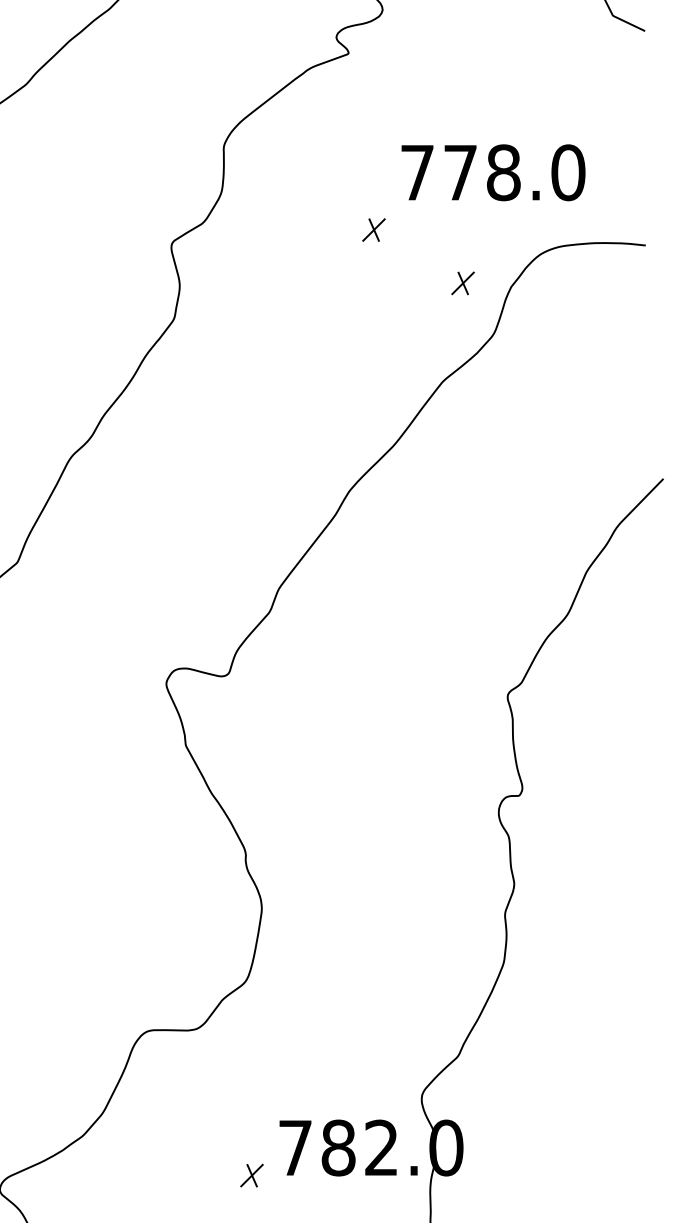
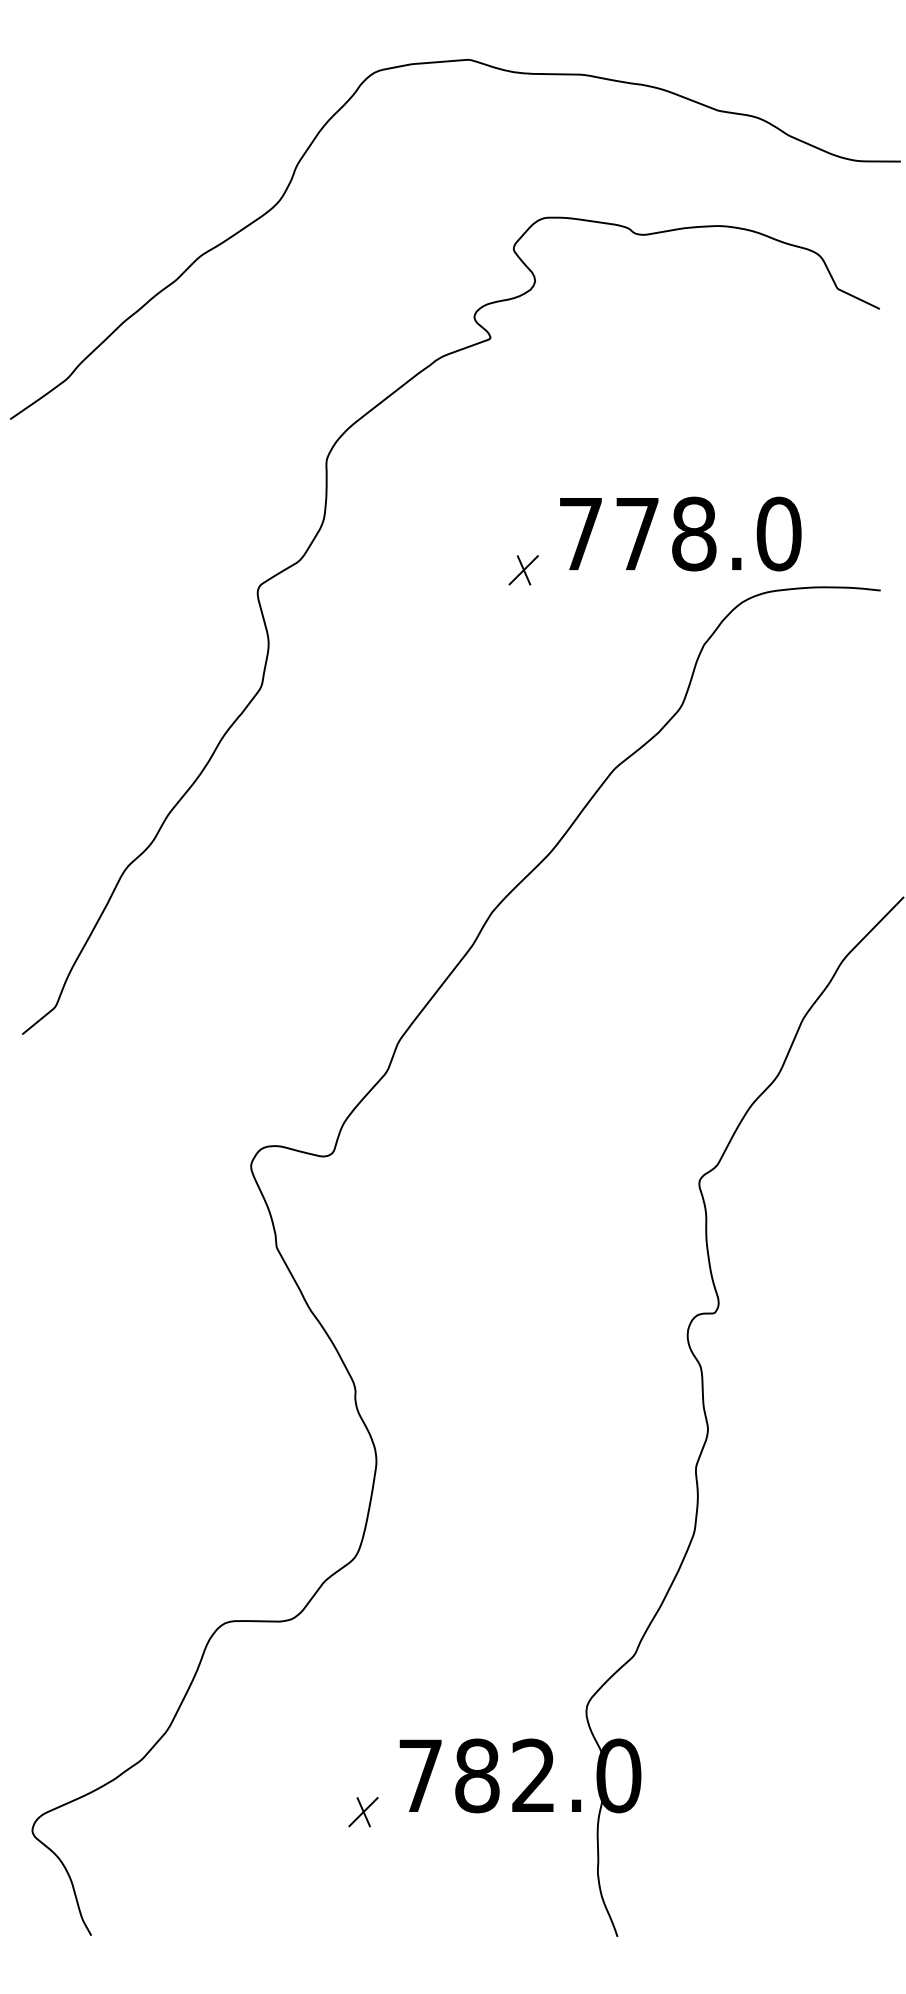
text: (493, 172) -> (680, 533), moved
part: (462, 283) -> (640, 640), removed

